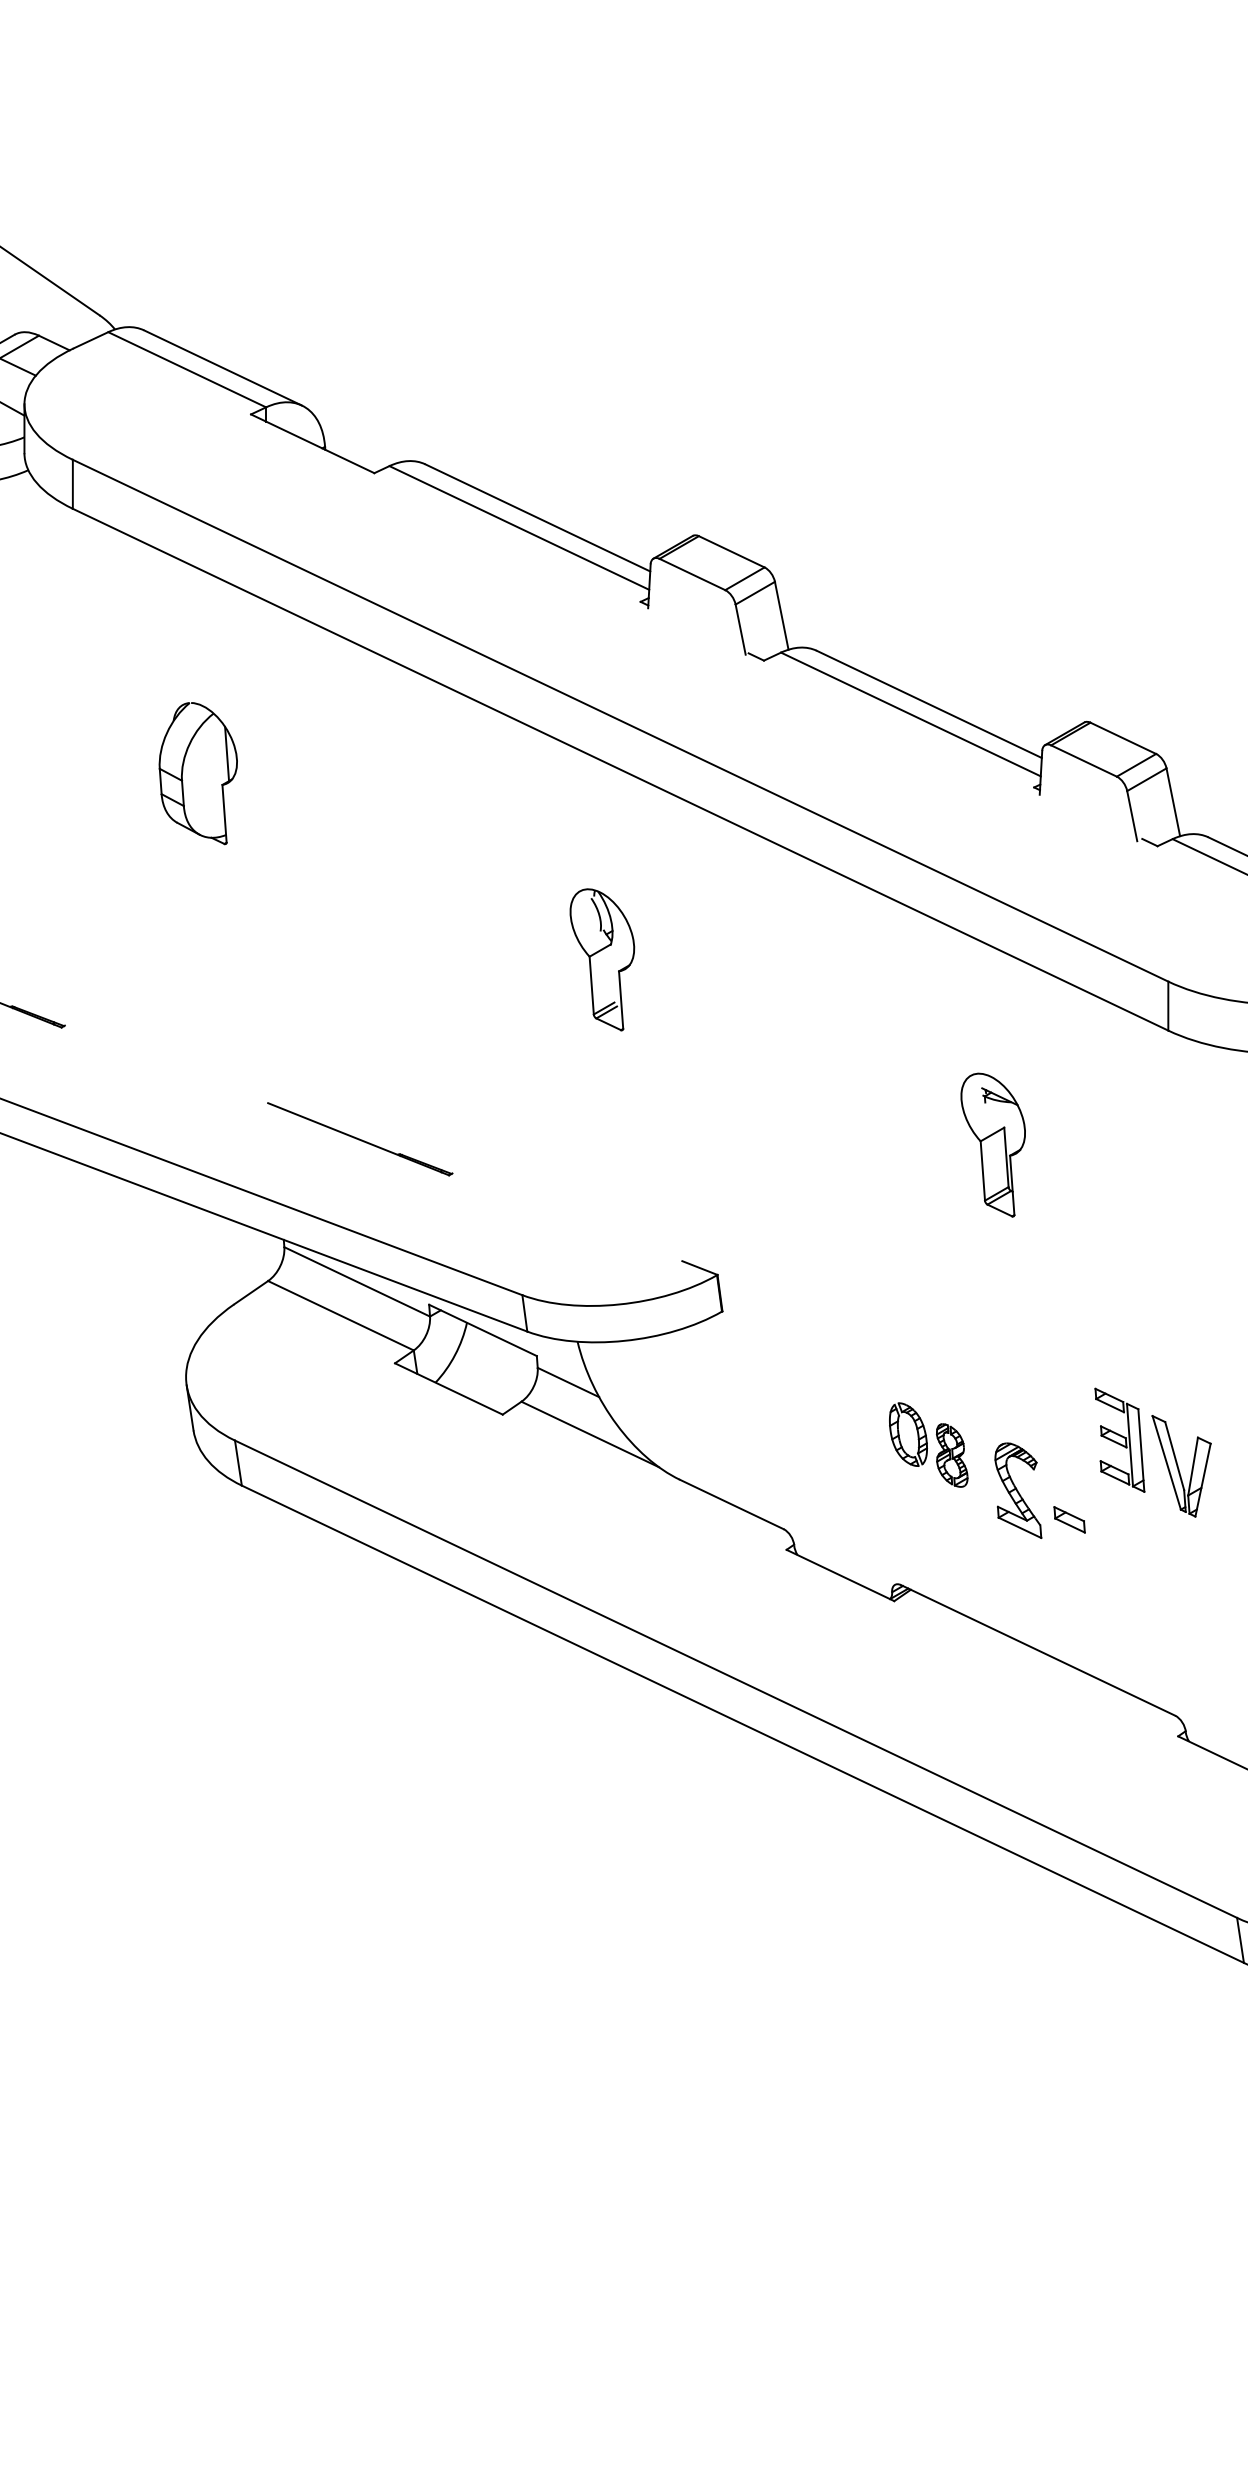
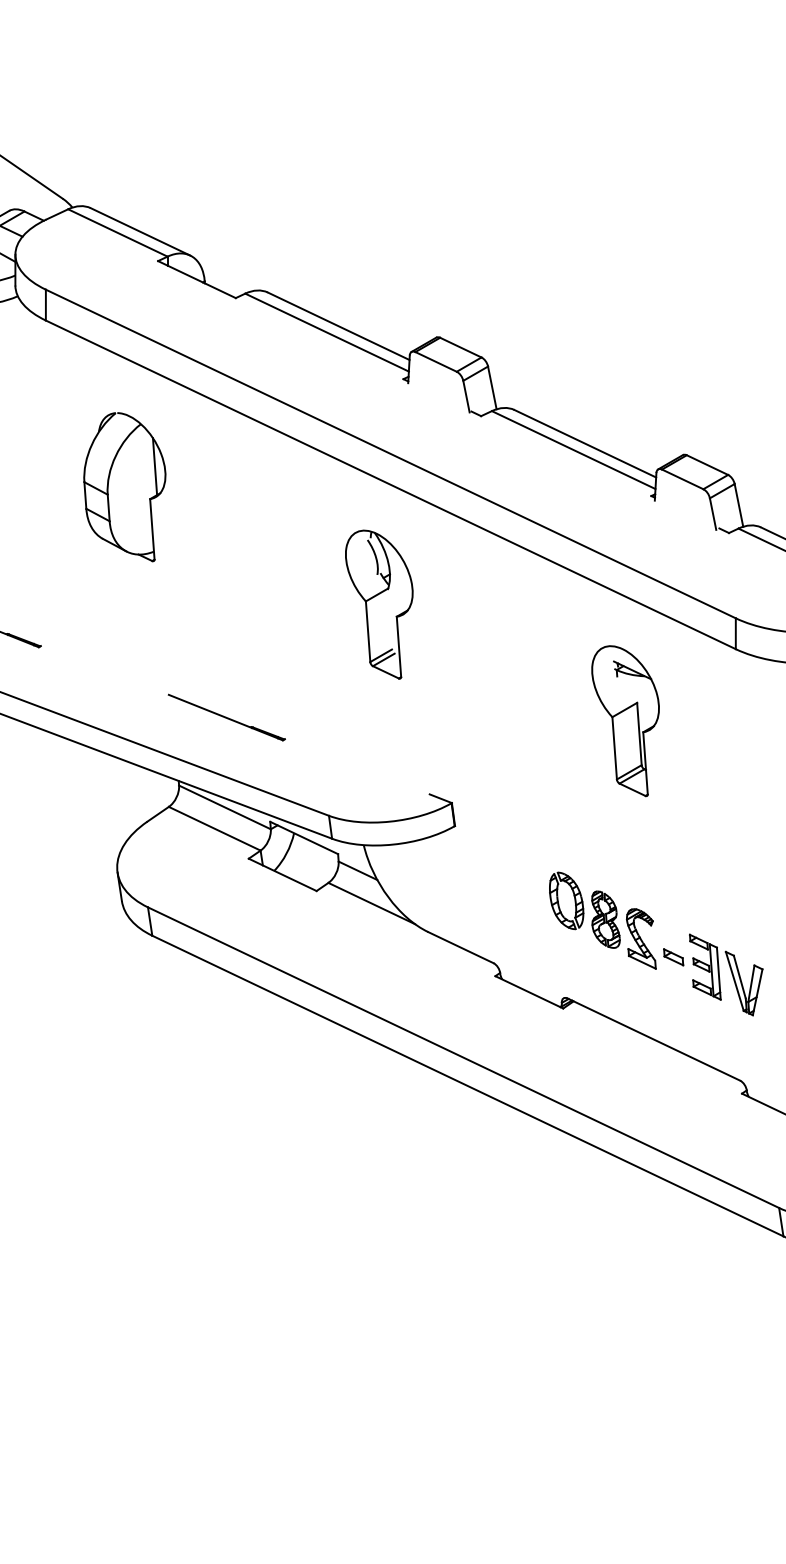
part: (197, 773) -> (124, 487), size x1.67
part: (602, 959) -> (379, 604), size x1.67
part: (993, 1145) -> (625, 721), size x1.67
part: (928, 1443) -> (584, 909), size x1.43
part: (1153, 1451) -> (726, 974), moved

